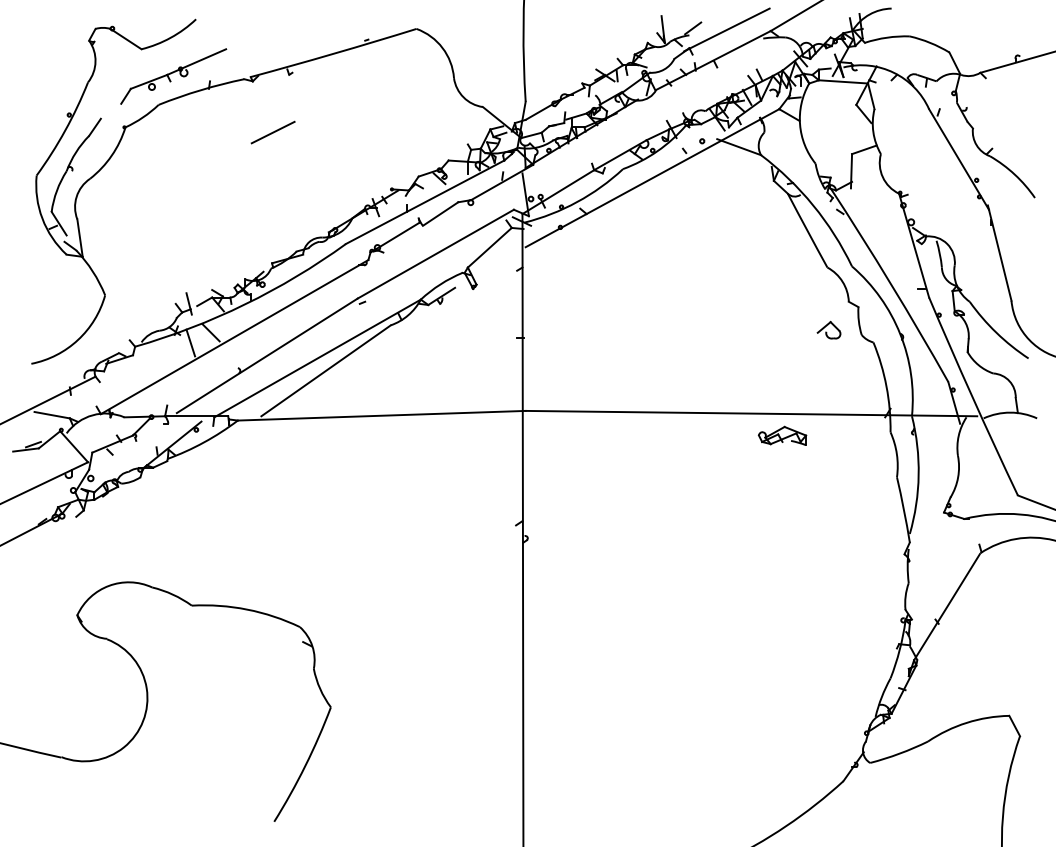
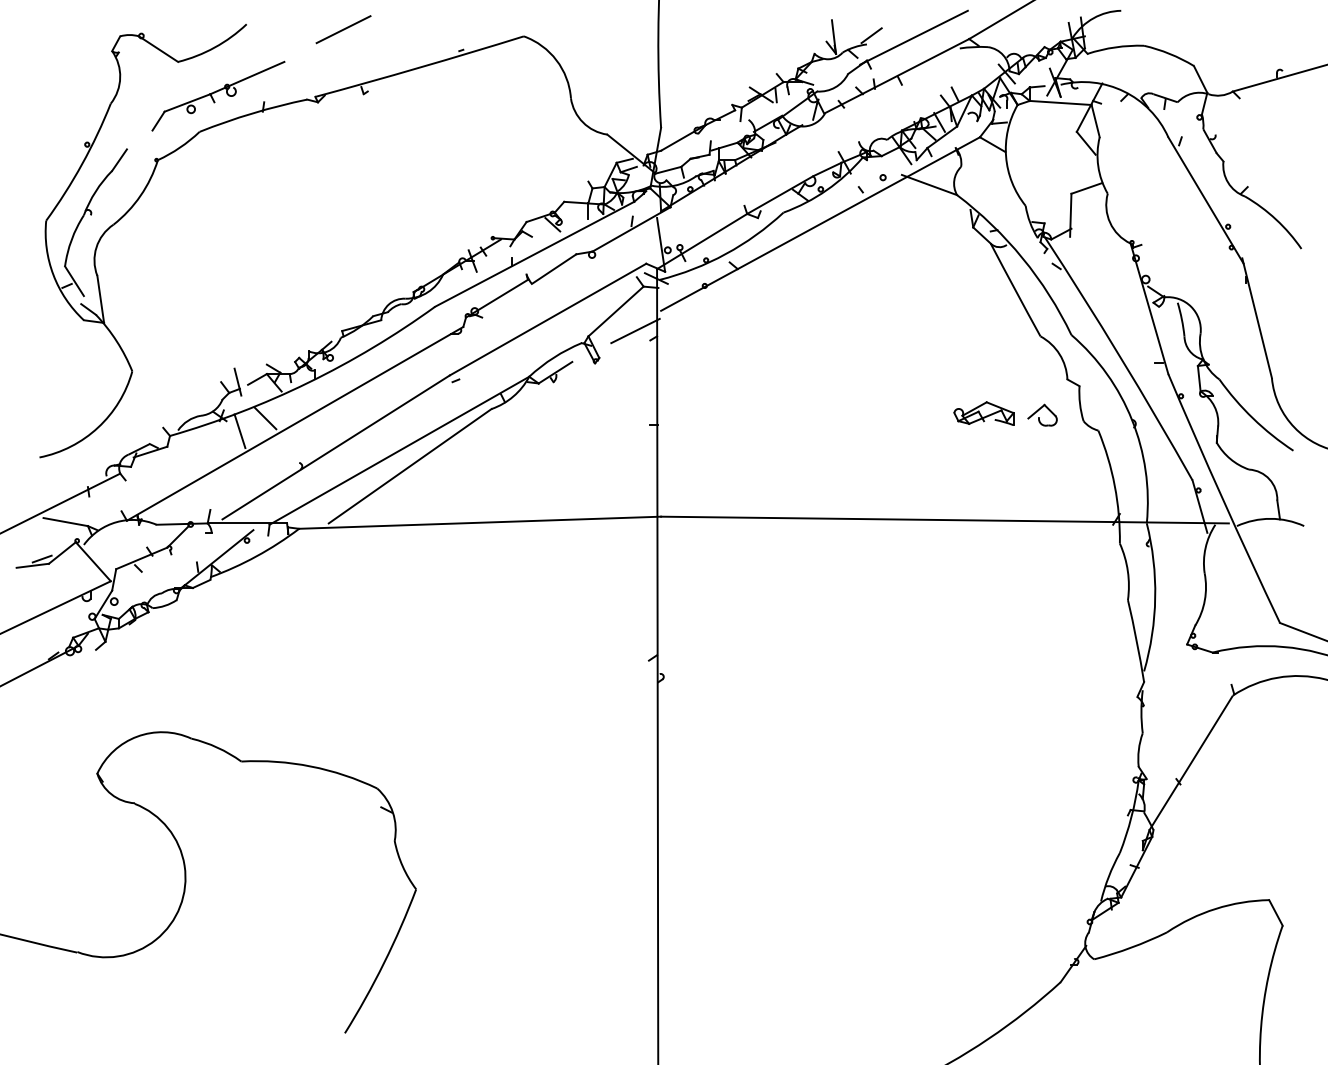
line: (272, 132) -> (342, 29), moved
line: (505, 262) -> (635, 330), added
part: (782, 435) -> (984, 413), moved

